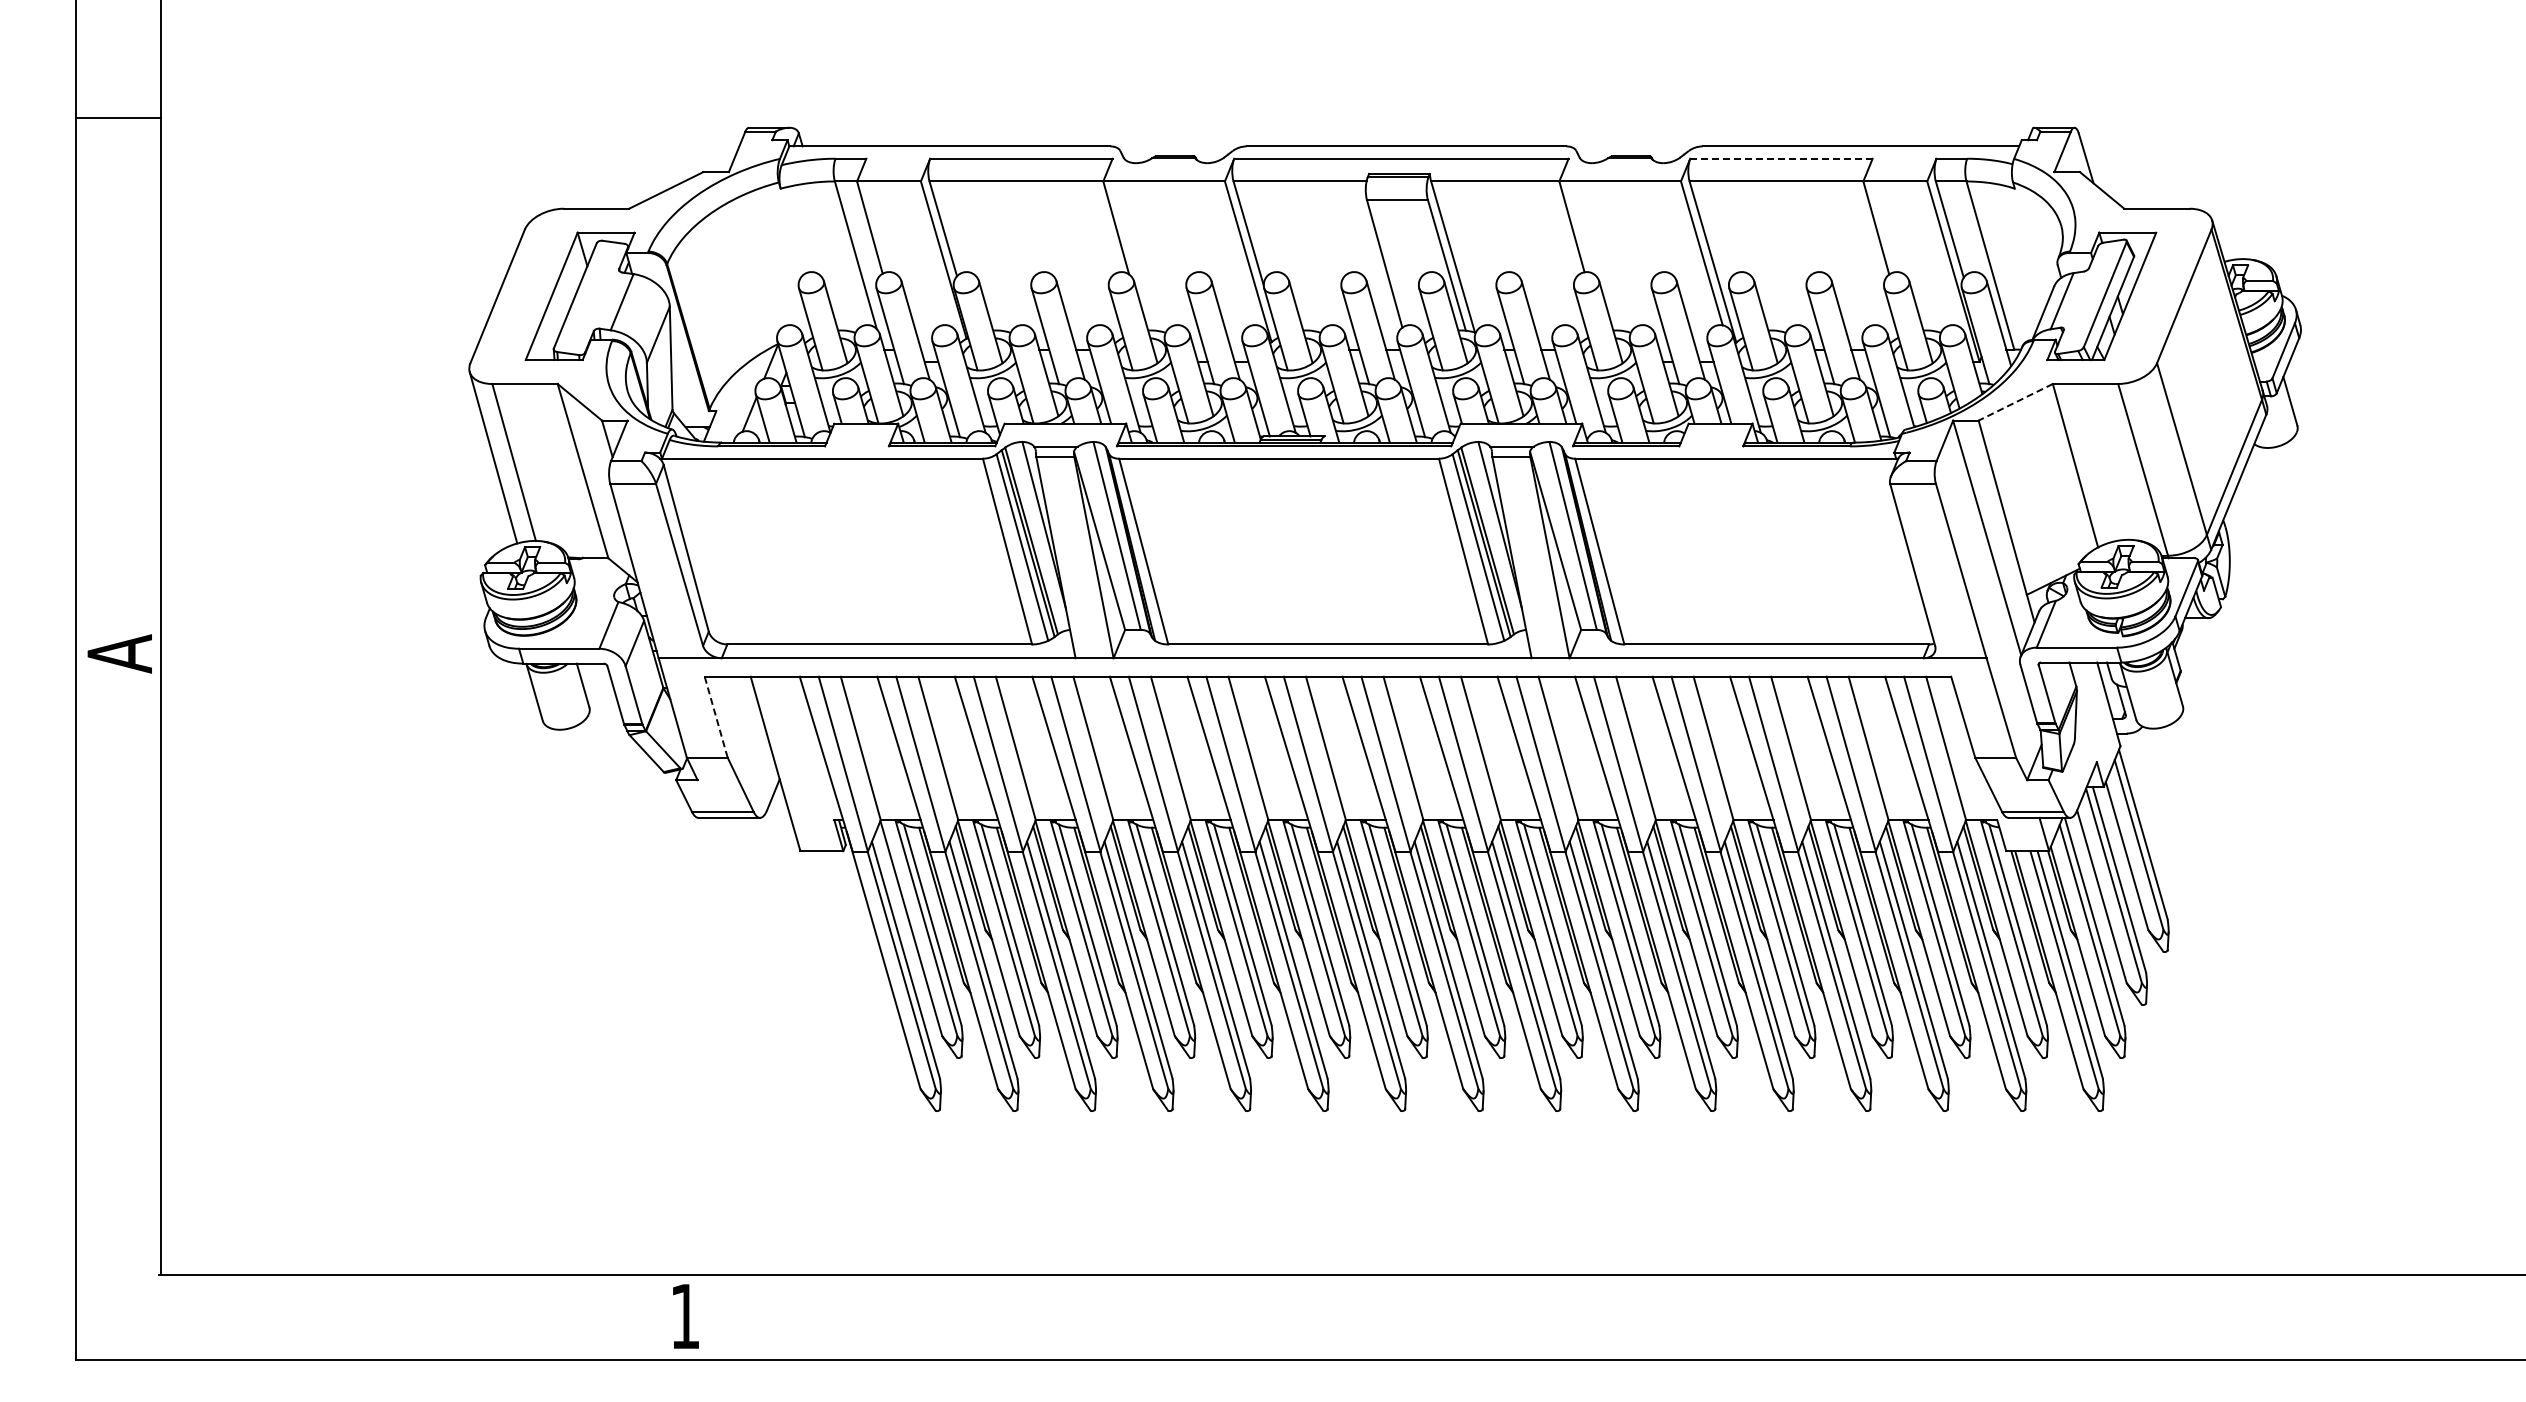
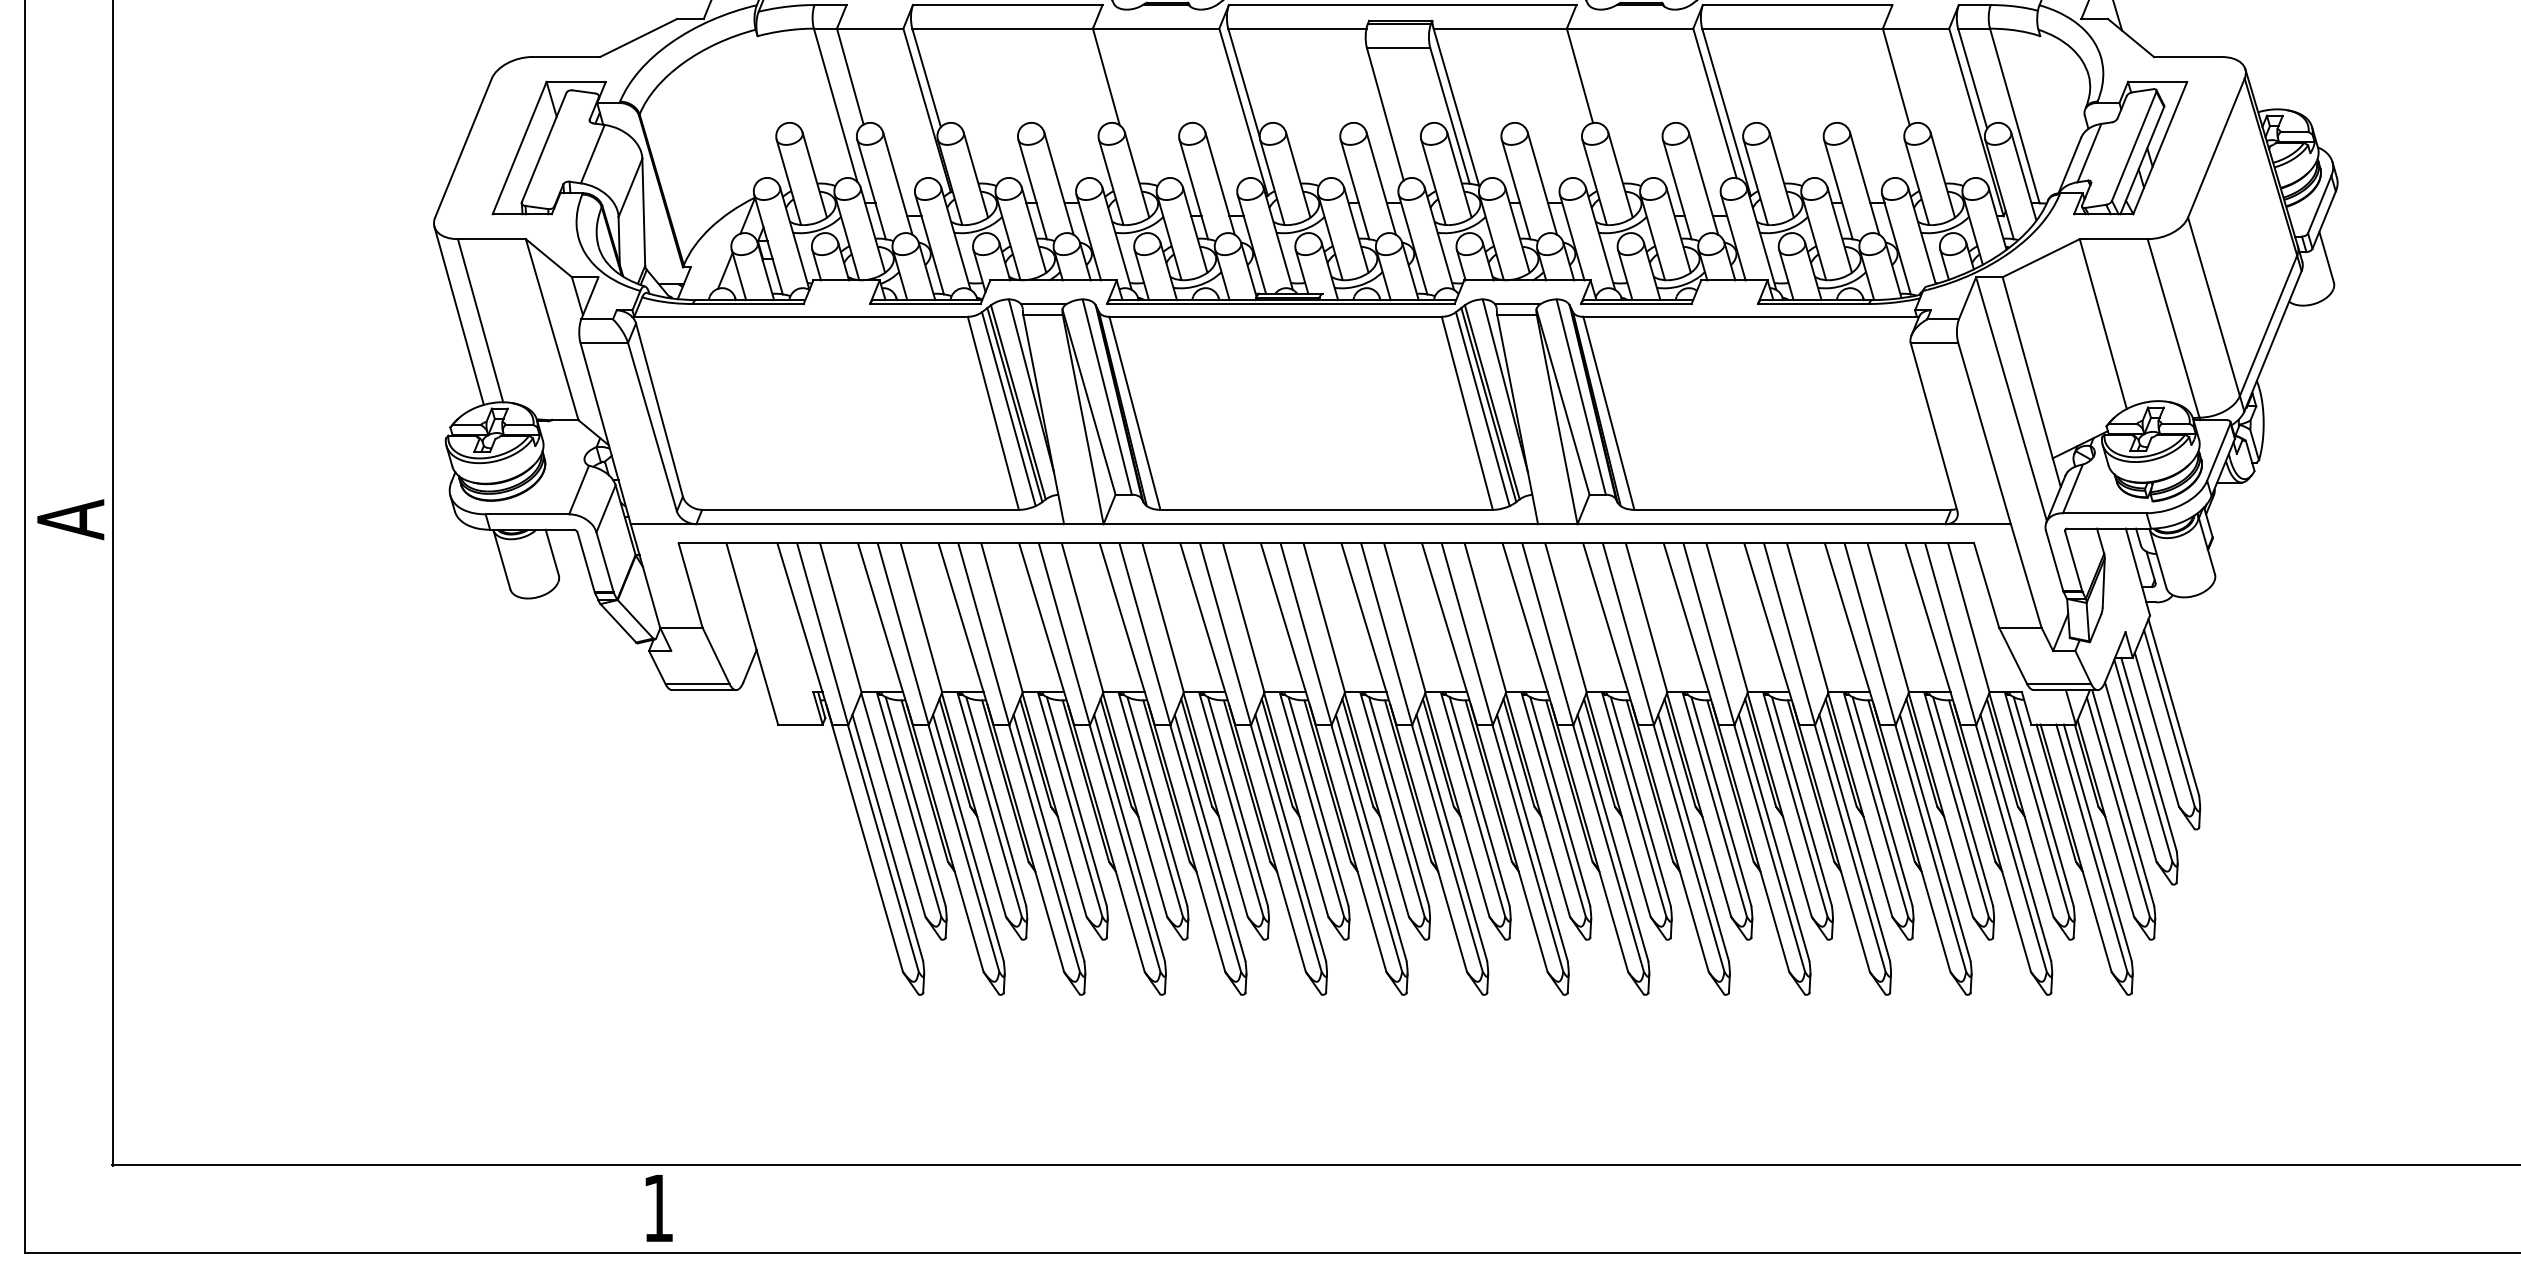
line: (1781, 158) -> (1797, 4), dashed -> solid
line: (2015, 402) -> (2040, 258), dashed -> solid
line: (716, 716) -> (690, 584), dashed -> solid

